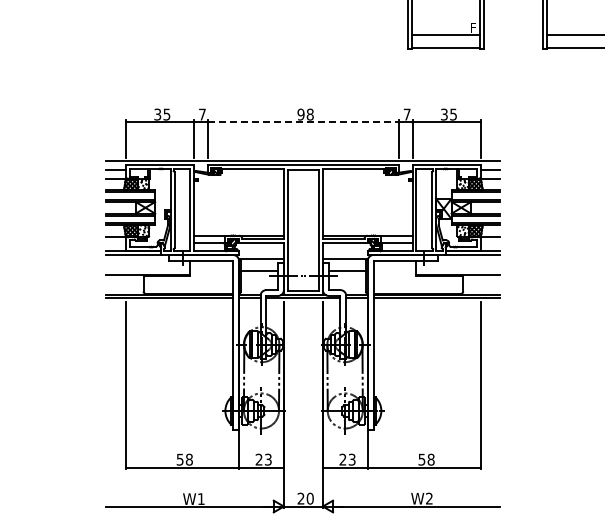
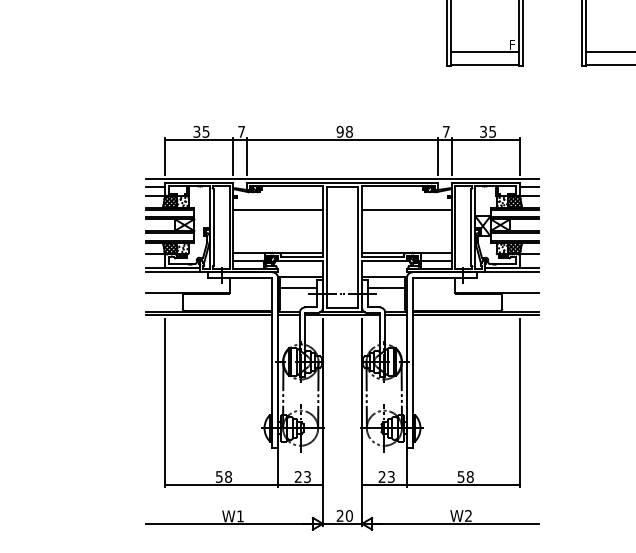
line: (303, 122) -> (342, 139), dashed -> solid
line: (239, 193) -> (278, 210), added
line: (367, 193) -> (406, 210), added

